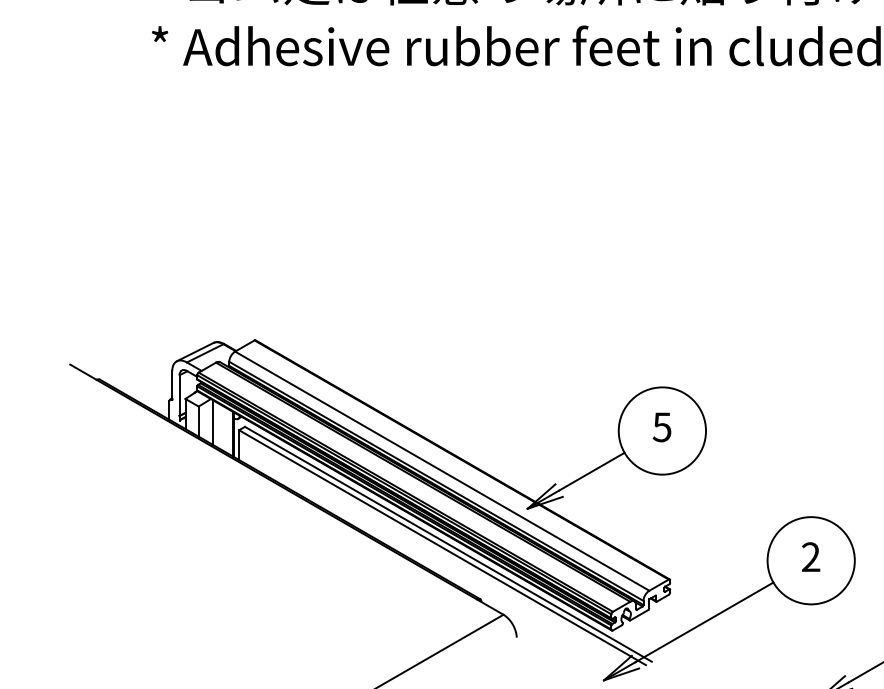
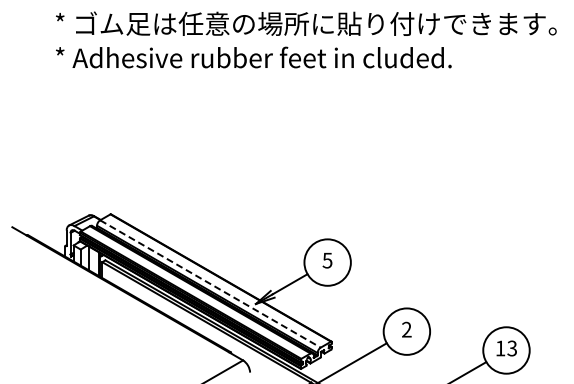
line: (442, 472) -> (210, 284), solid -> dashed

